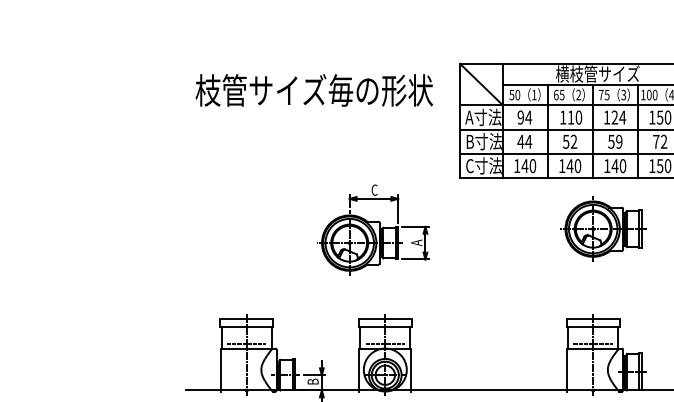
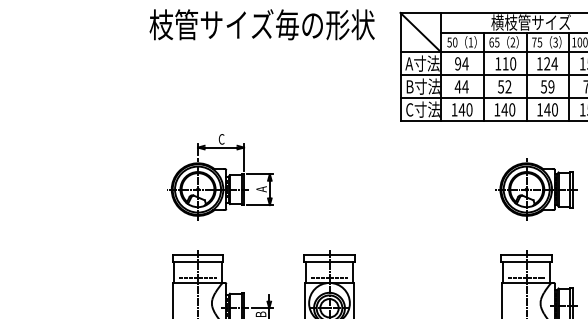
text: (314, 90) -> (262, 24), moved
part: (603, 228) -> (536, 188), moved
part: (373, 229) -> (220, 176), moved

